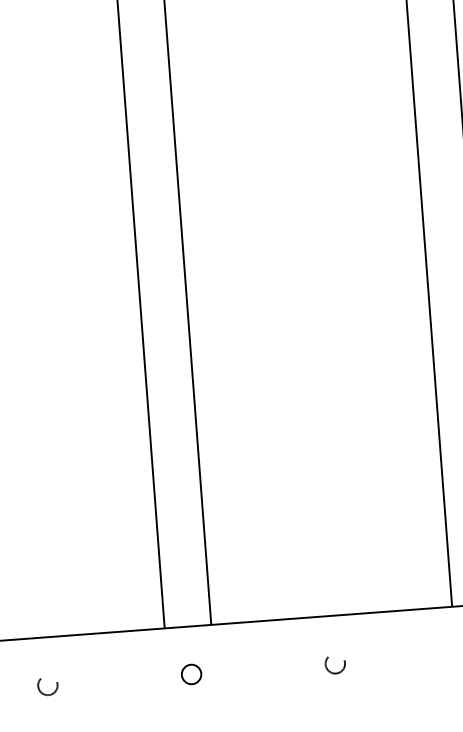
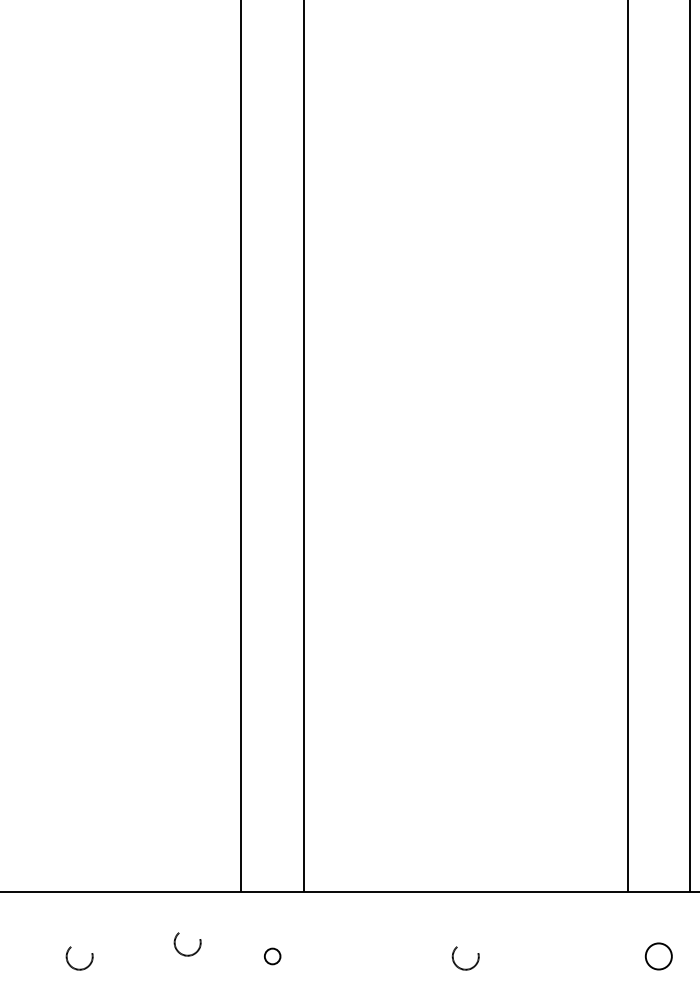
circle: (127, 670) -> (187, 944), added
circle: (191, 674) -> (272, 956), size x0.6

